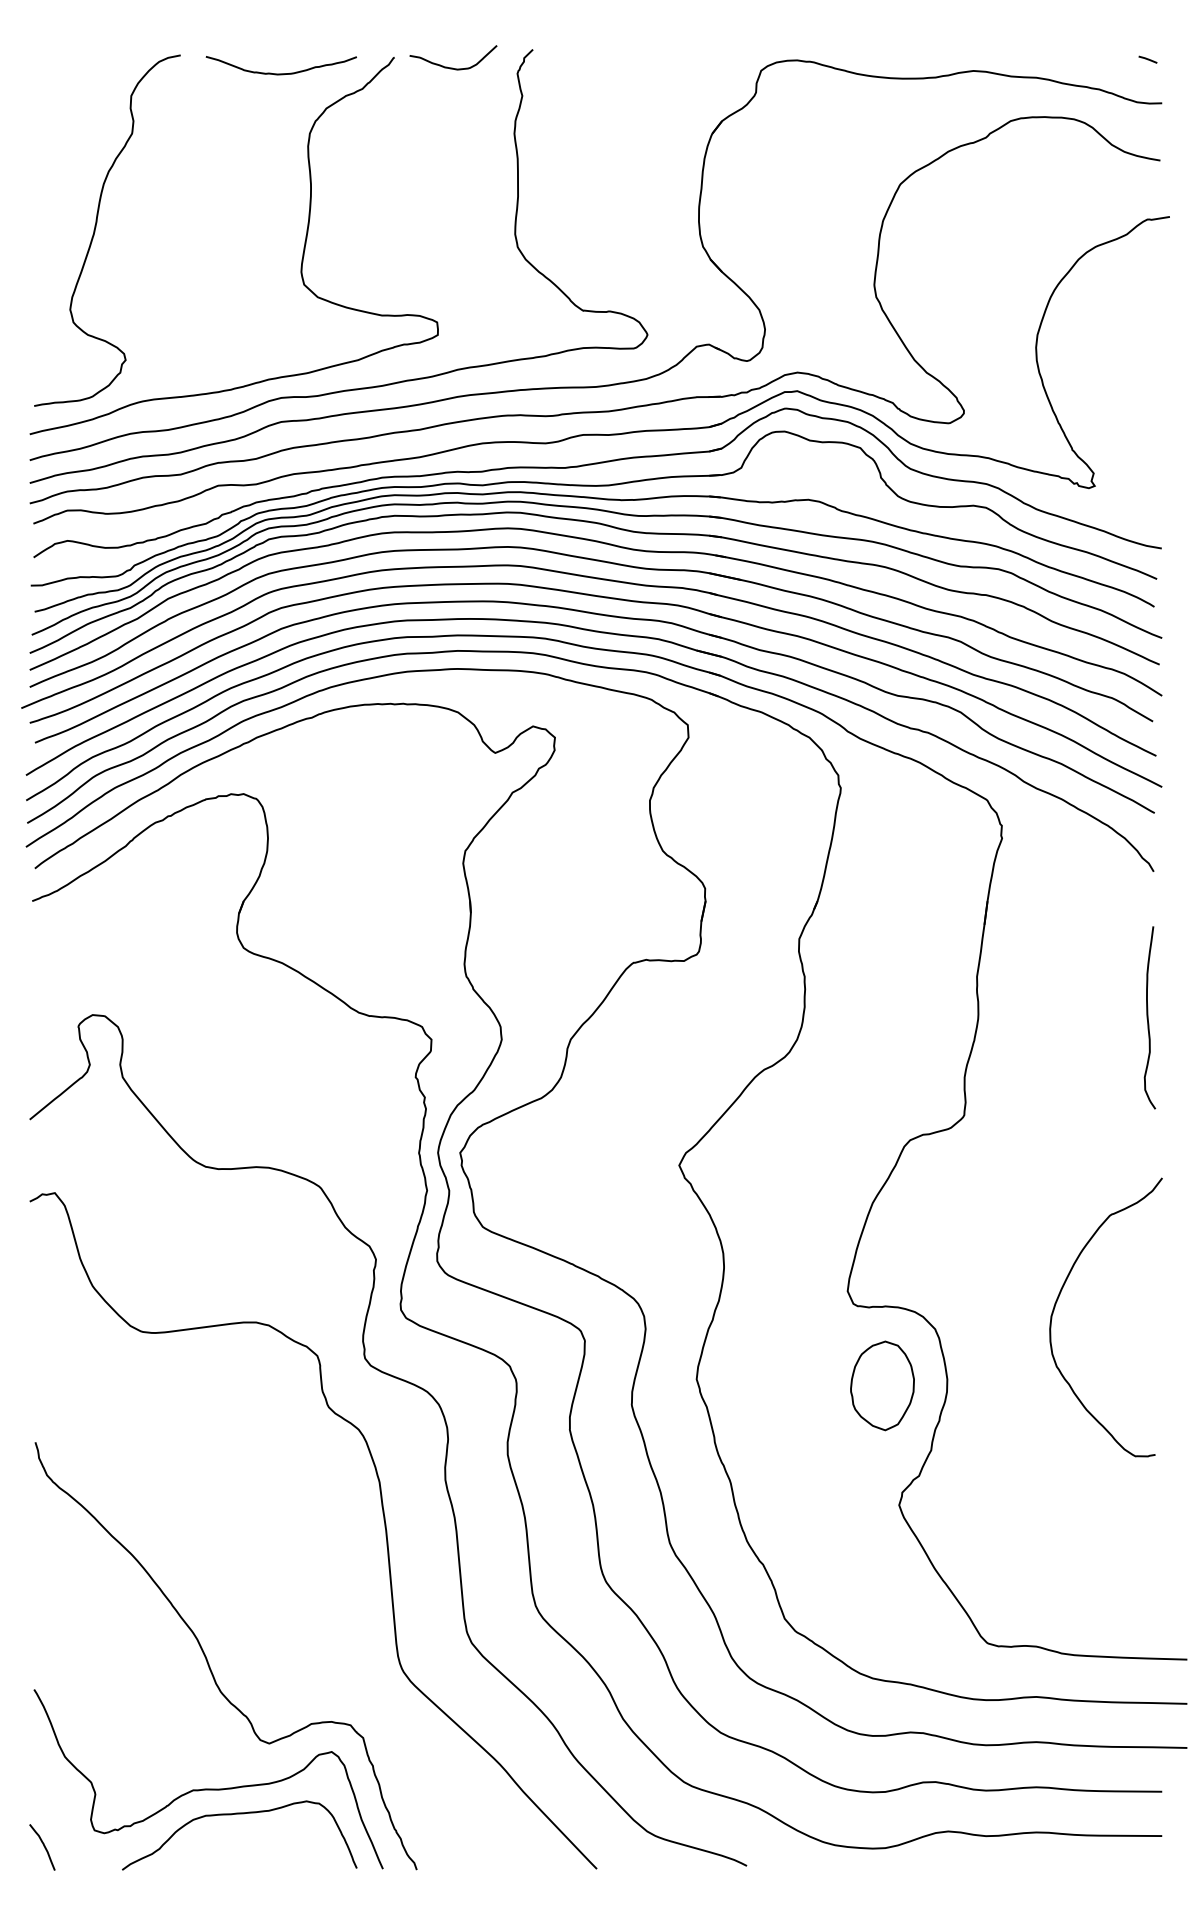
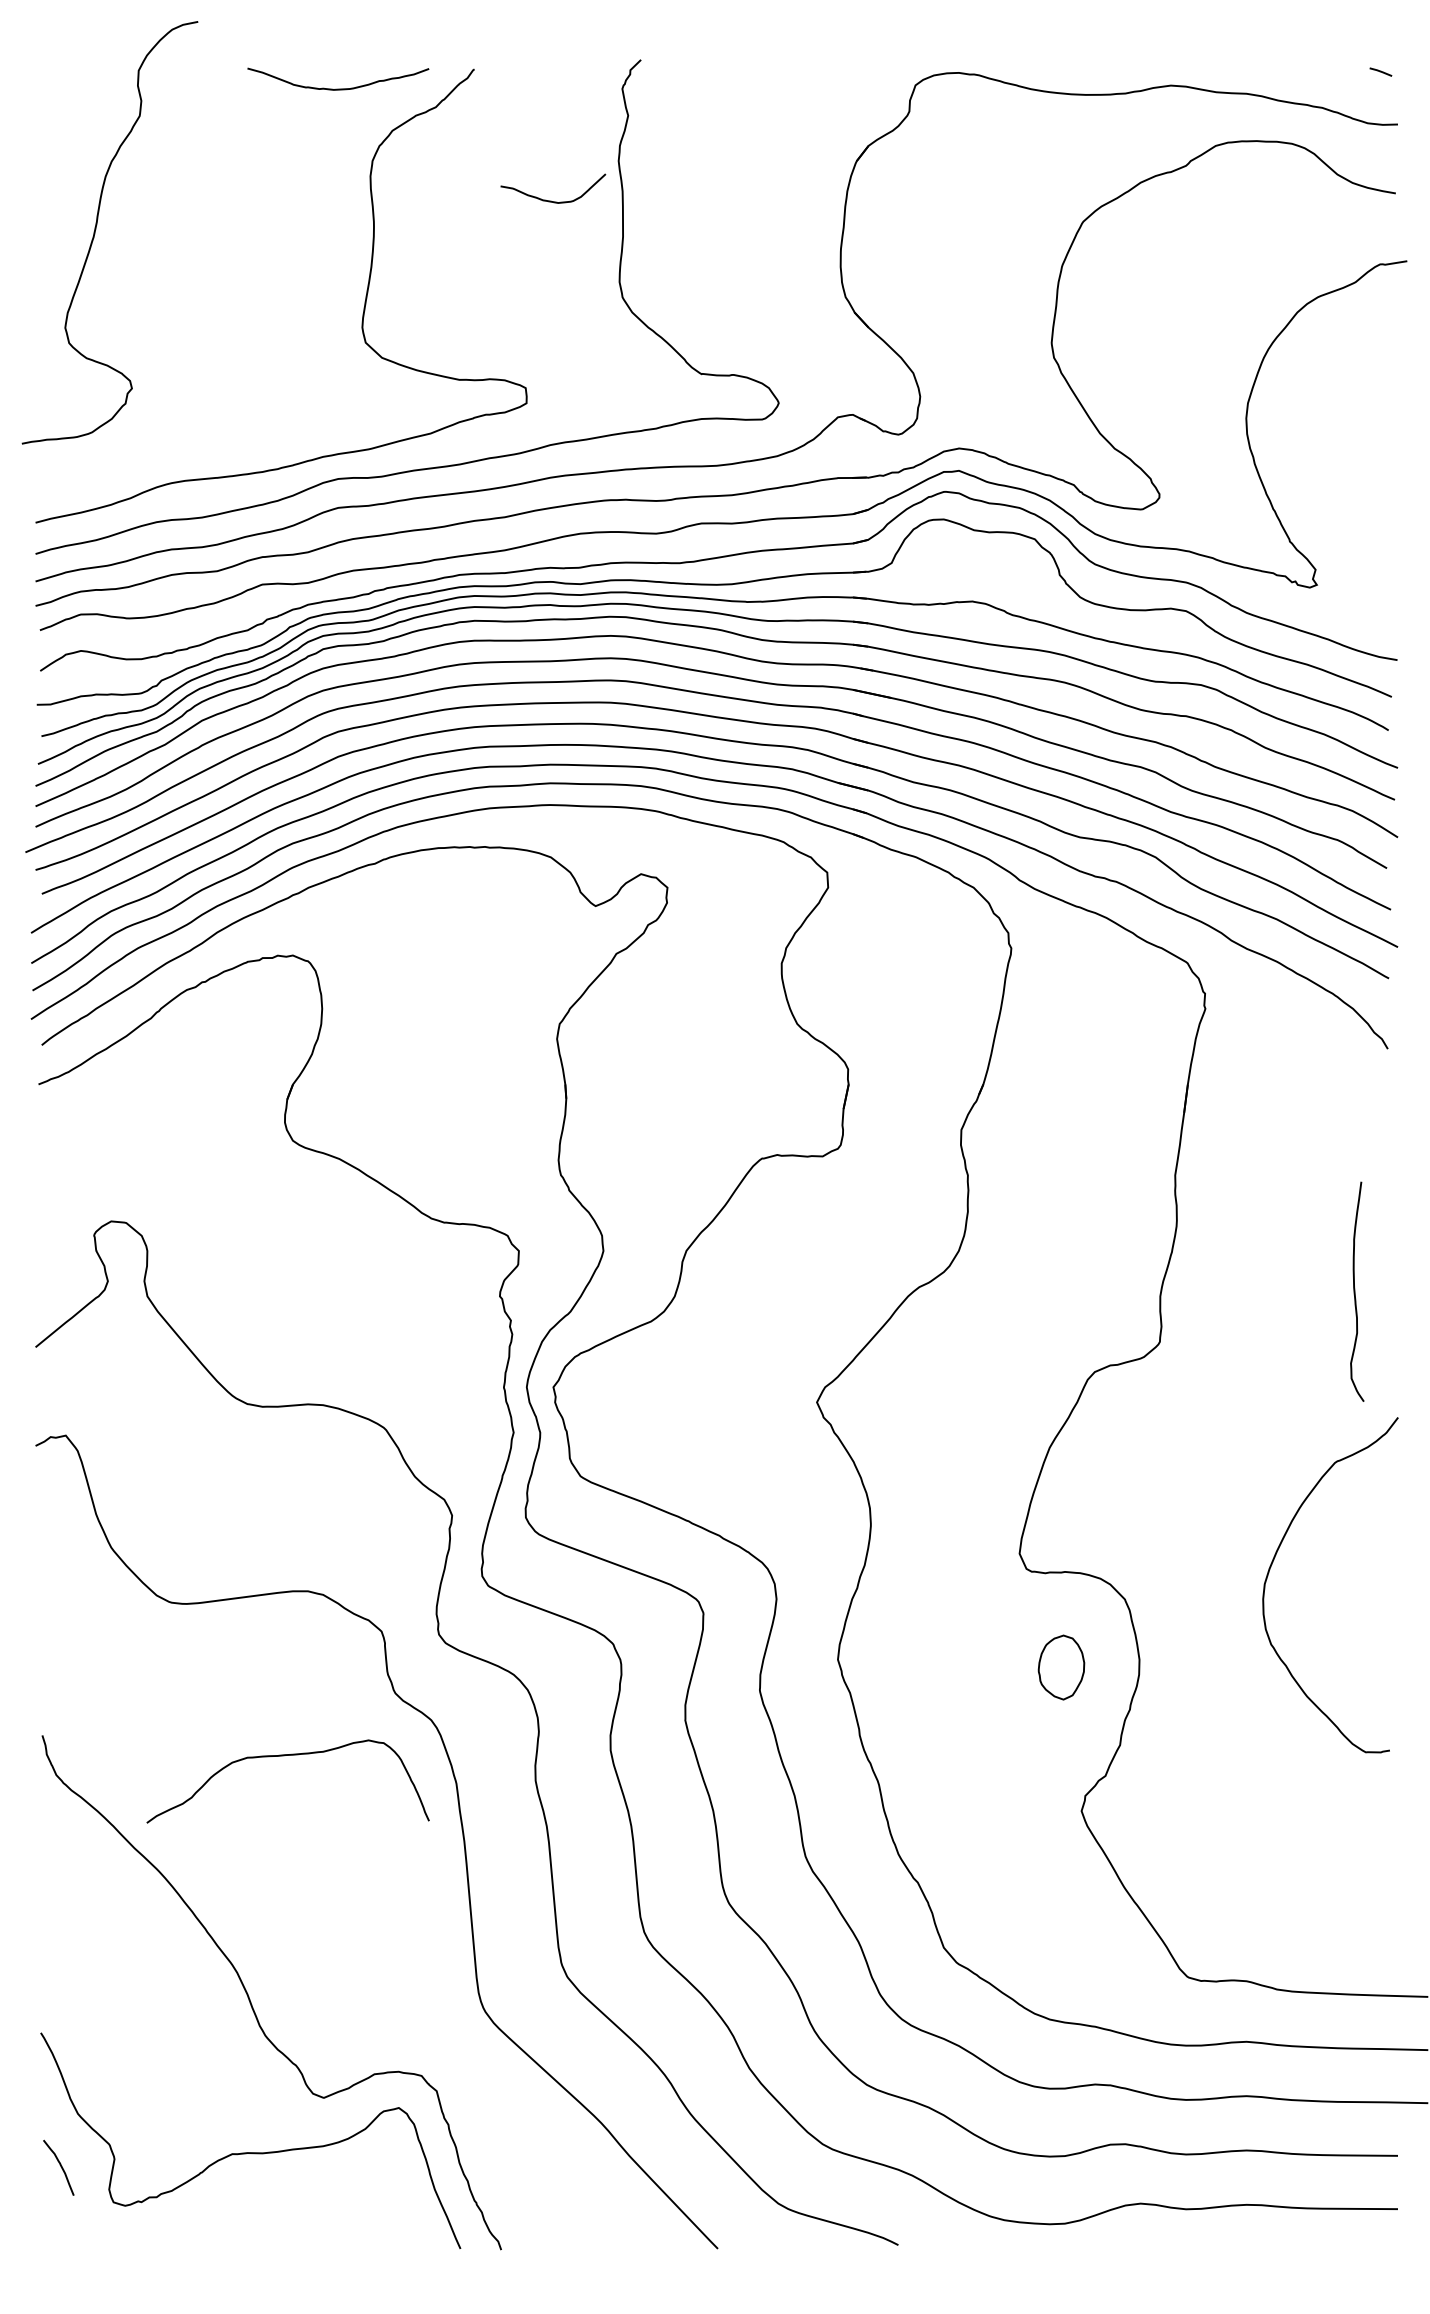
curve: (451, 67) -> (551, 200), moved
curve: (96, 227) -> (96, 229), moved
curve: (1148, 1017) -> (1355, 1291), moved
part: (882, 1385) -> (1061, 1667), size x0.6
curve: (236, 1814) -> (284, 1756), moved
curve: (42, 1845) -> (59, 2165), moved

